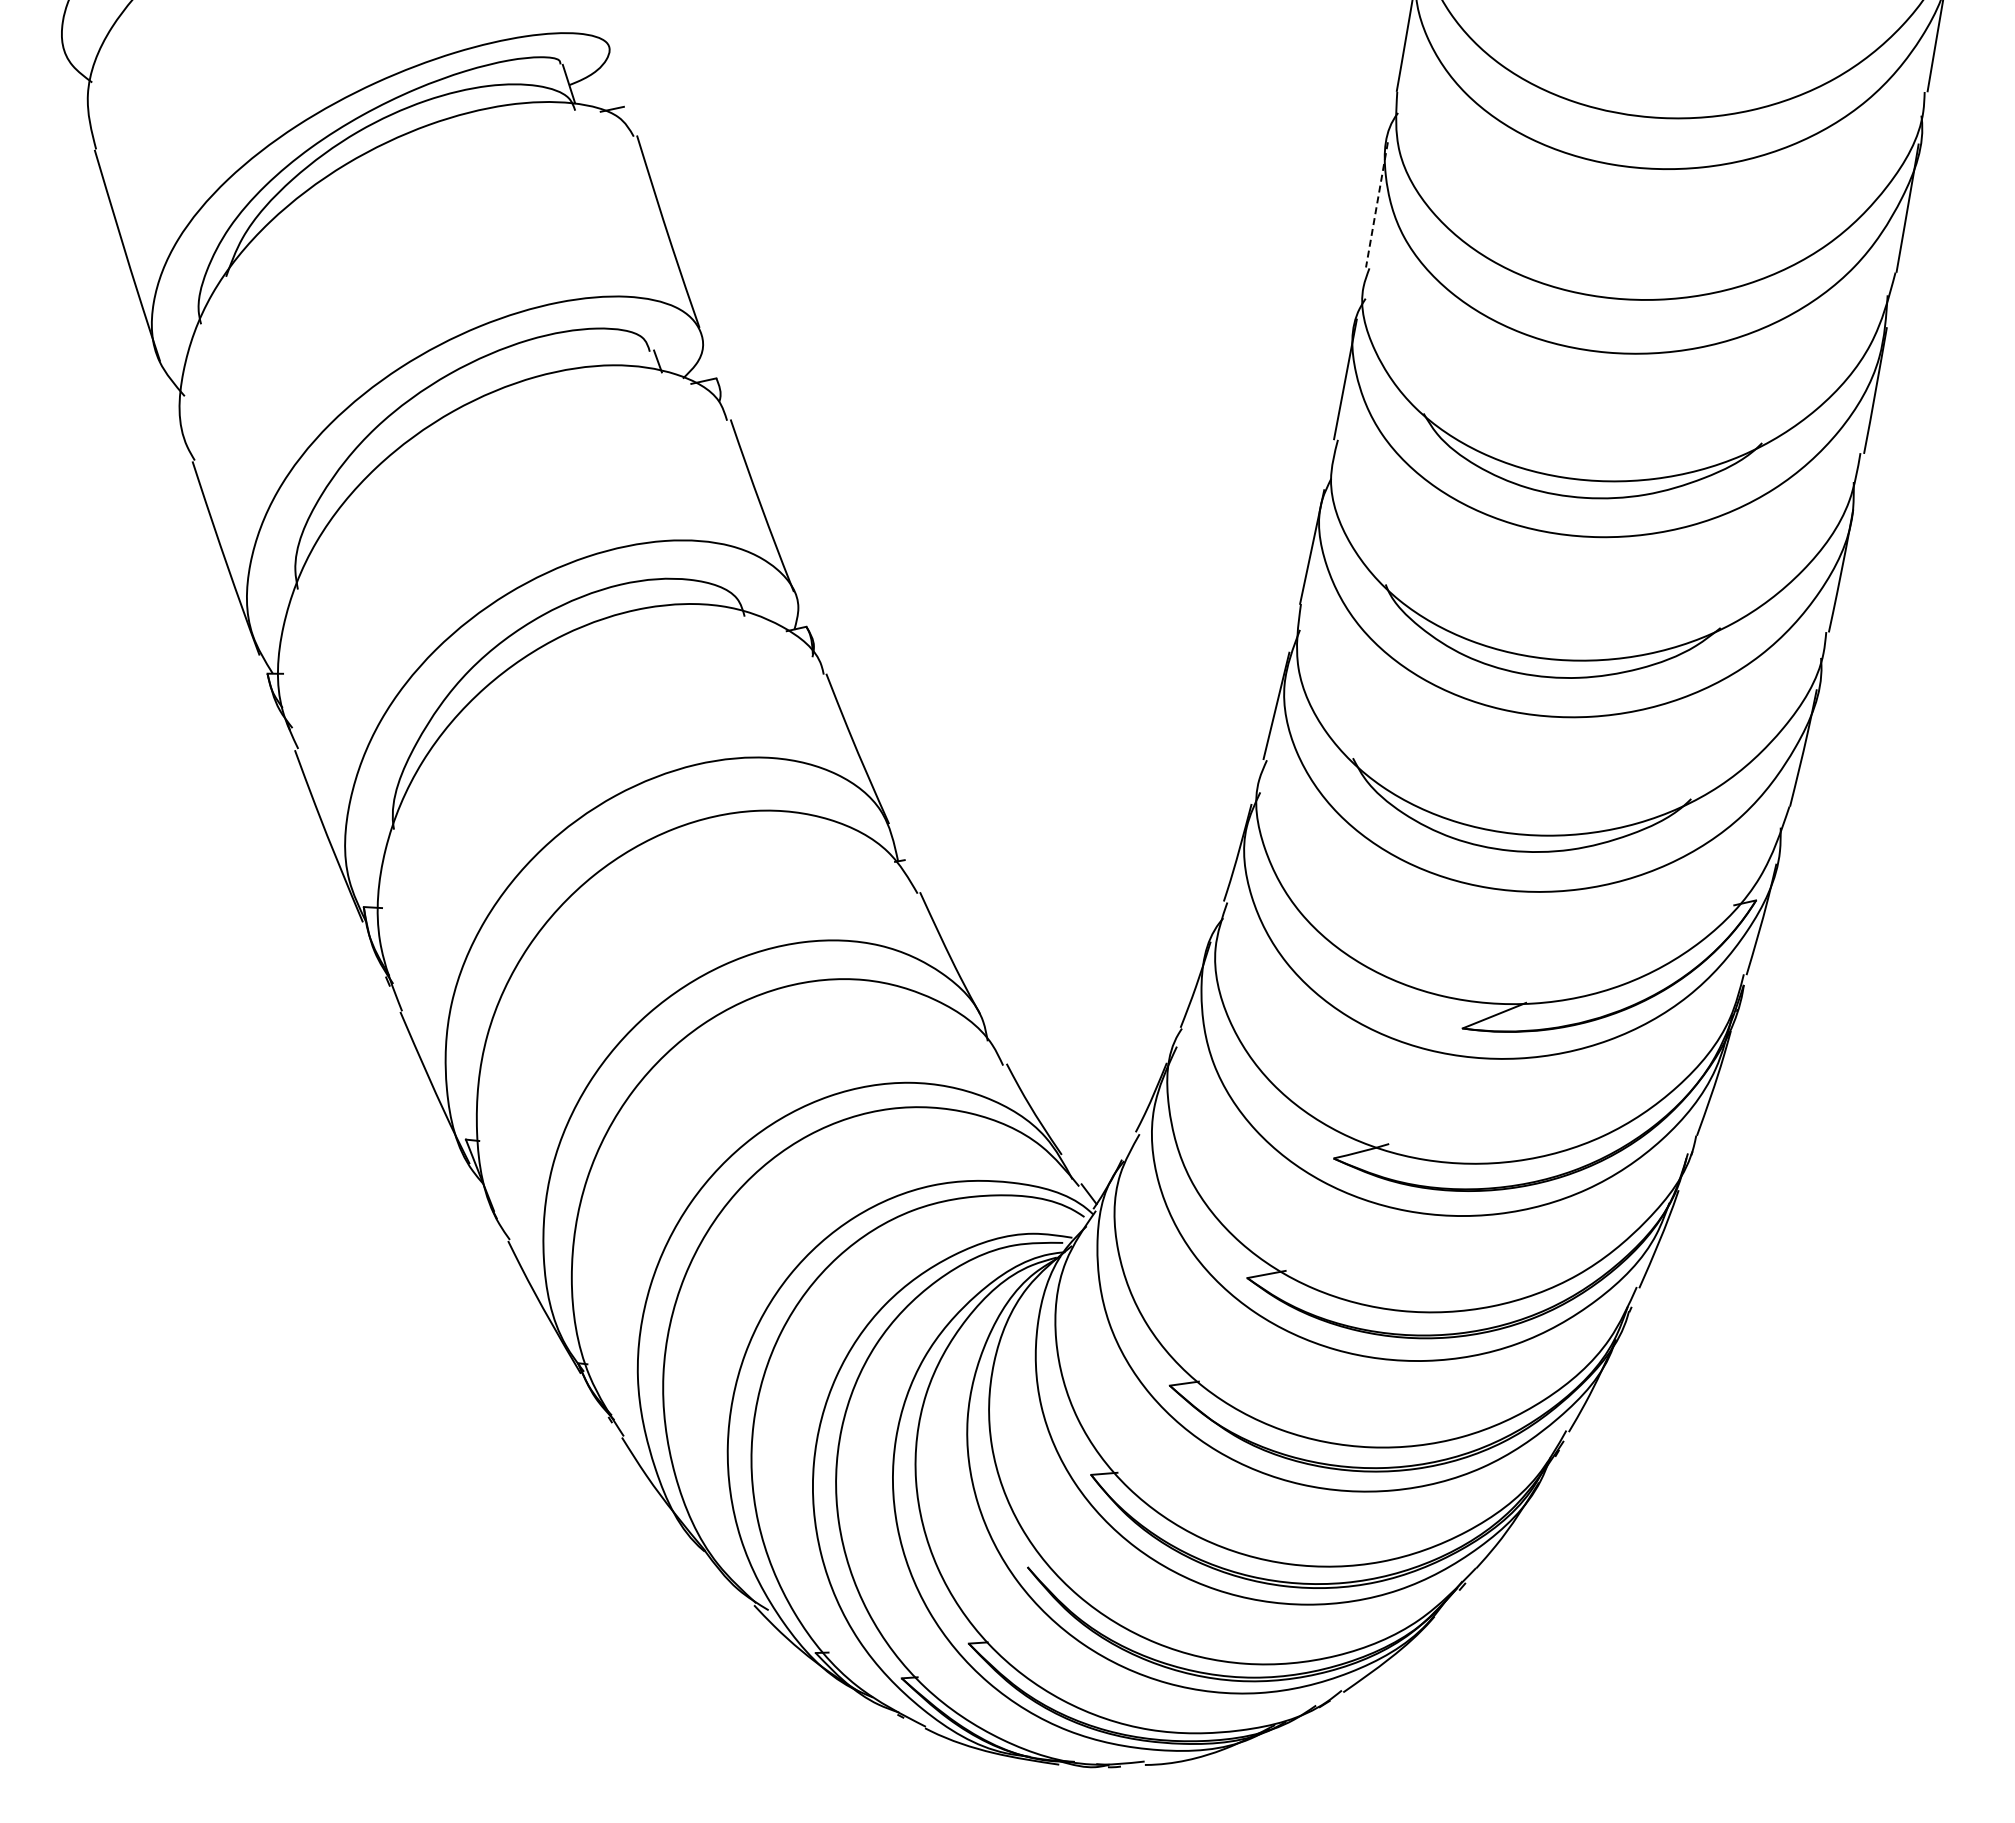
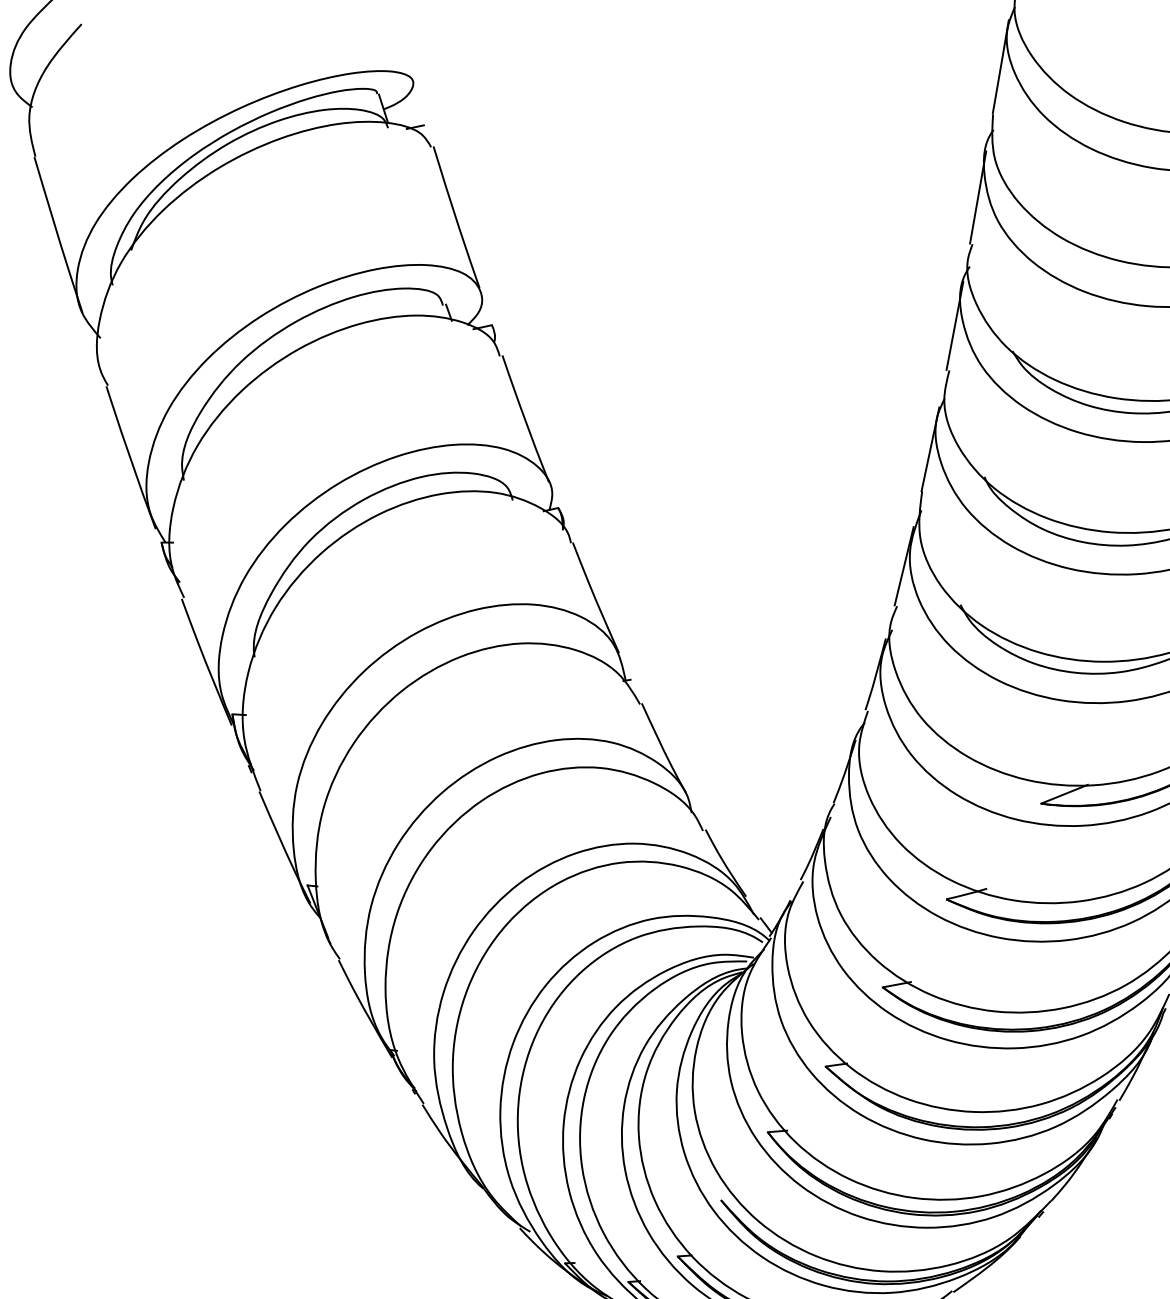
line: (1376, 204) -> (977, 197), dashed -> solid

